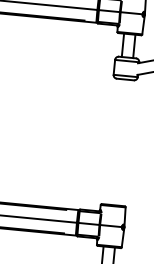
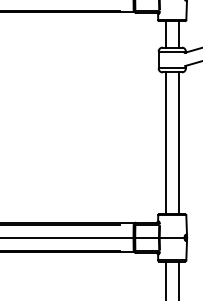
line: (113, 141) -> (165, 143), added
line: (124, 143) -> (178, 143), added

